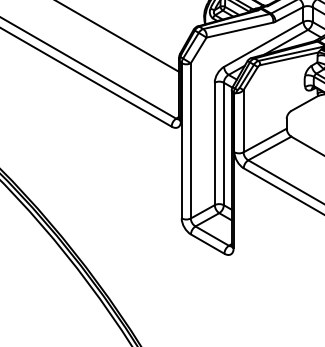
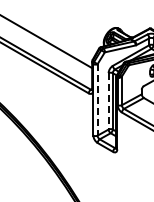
line: (190, 139) -> (97, 99), solid -> dashed
line: (214, 144) -> (108, 101), solid -> dashed

